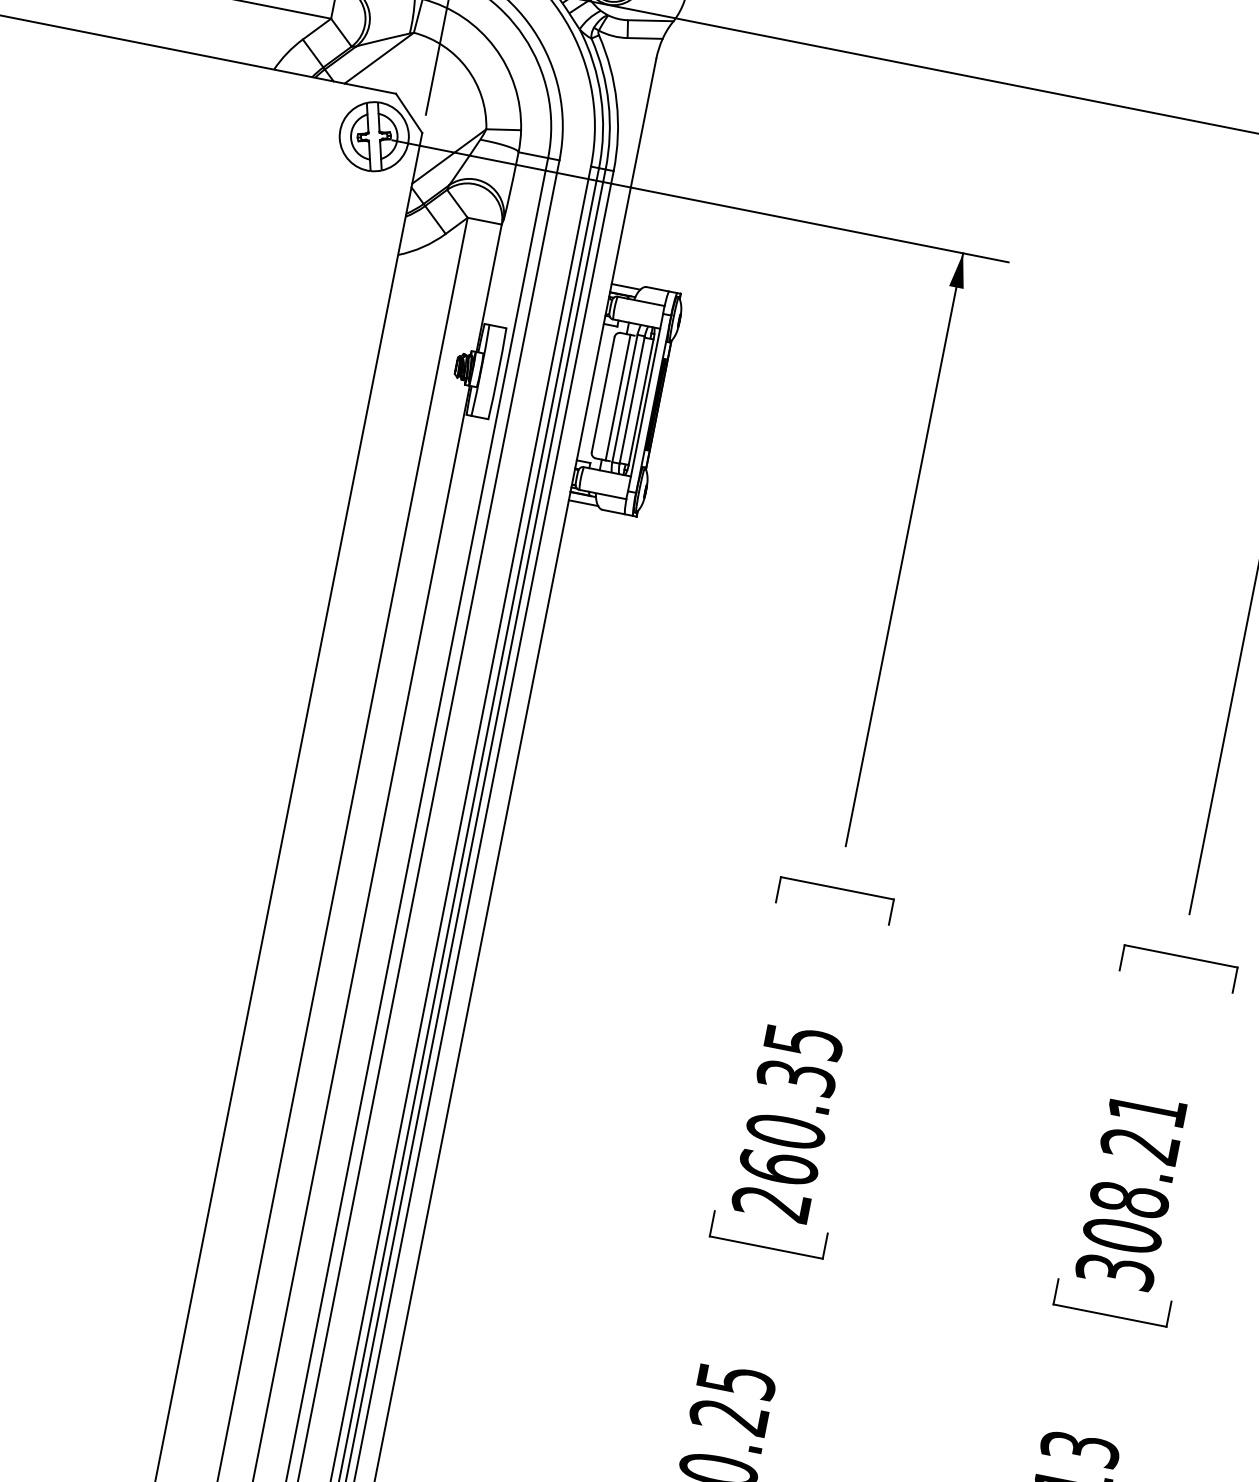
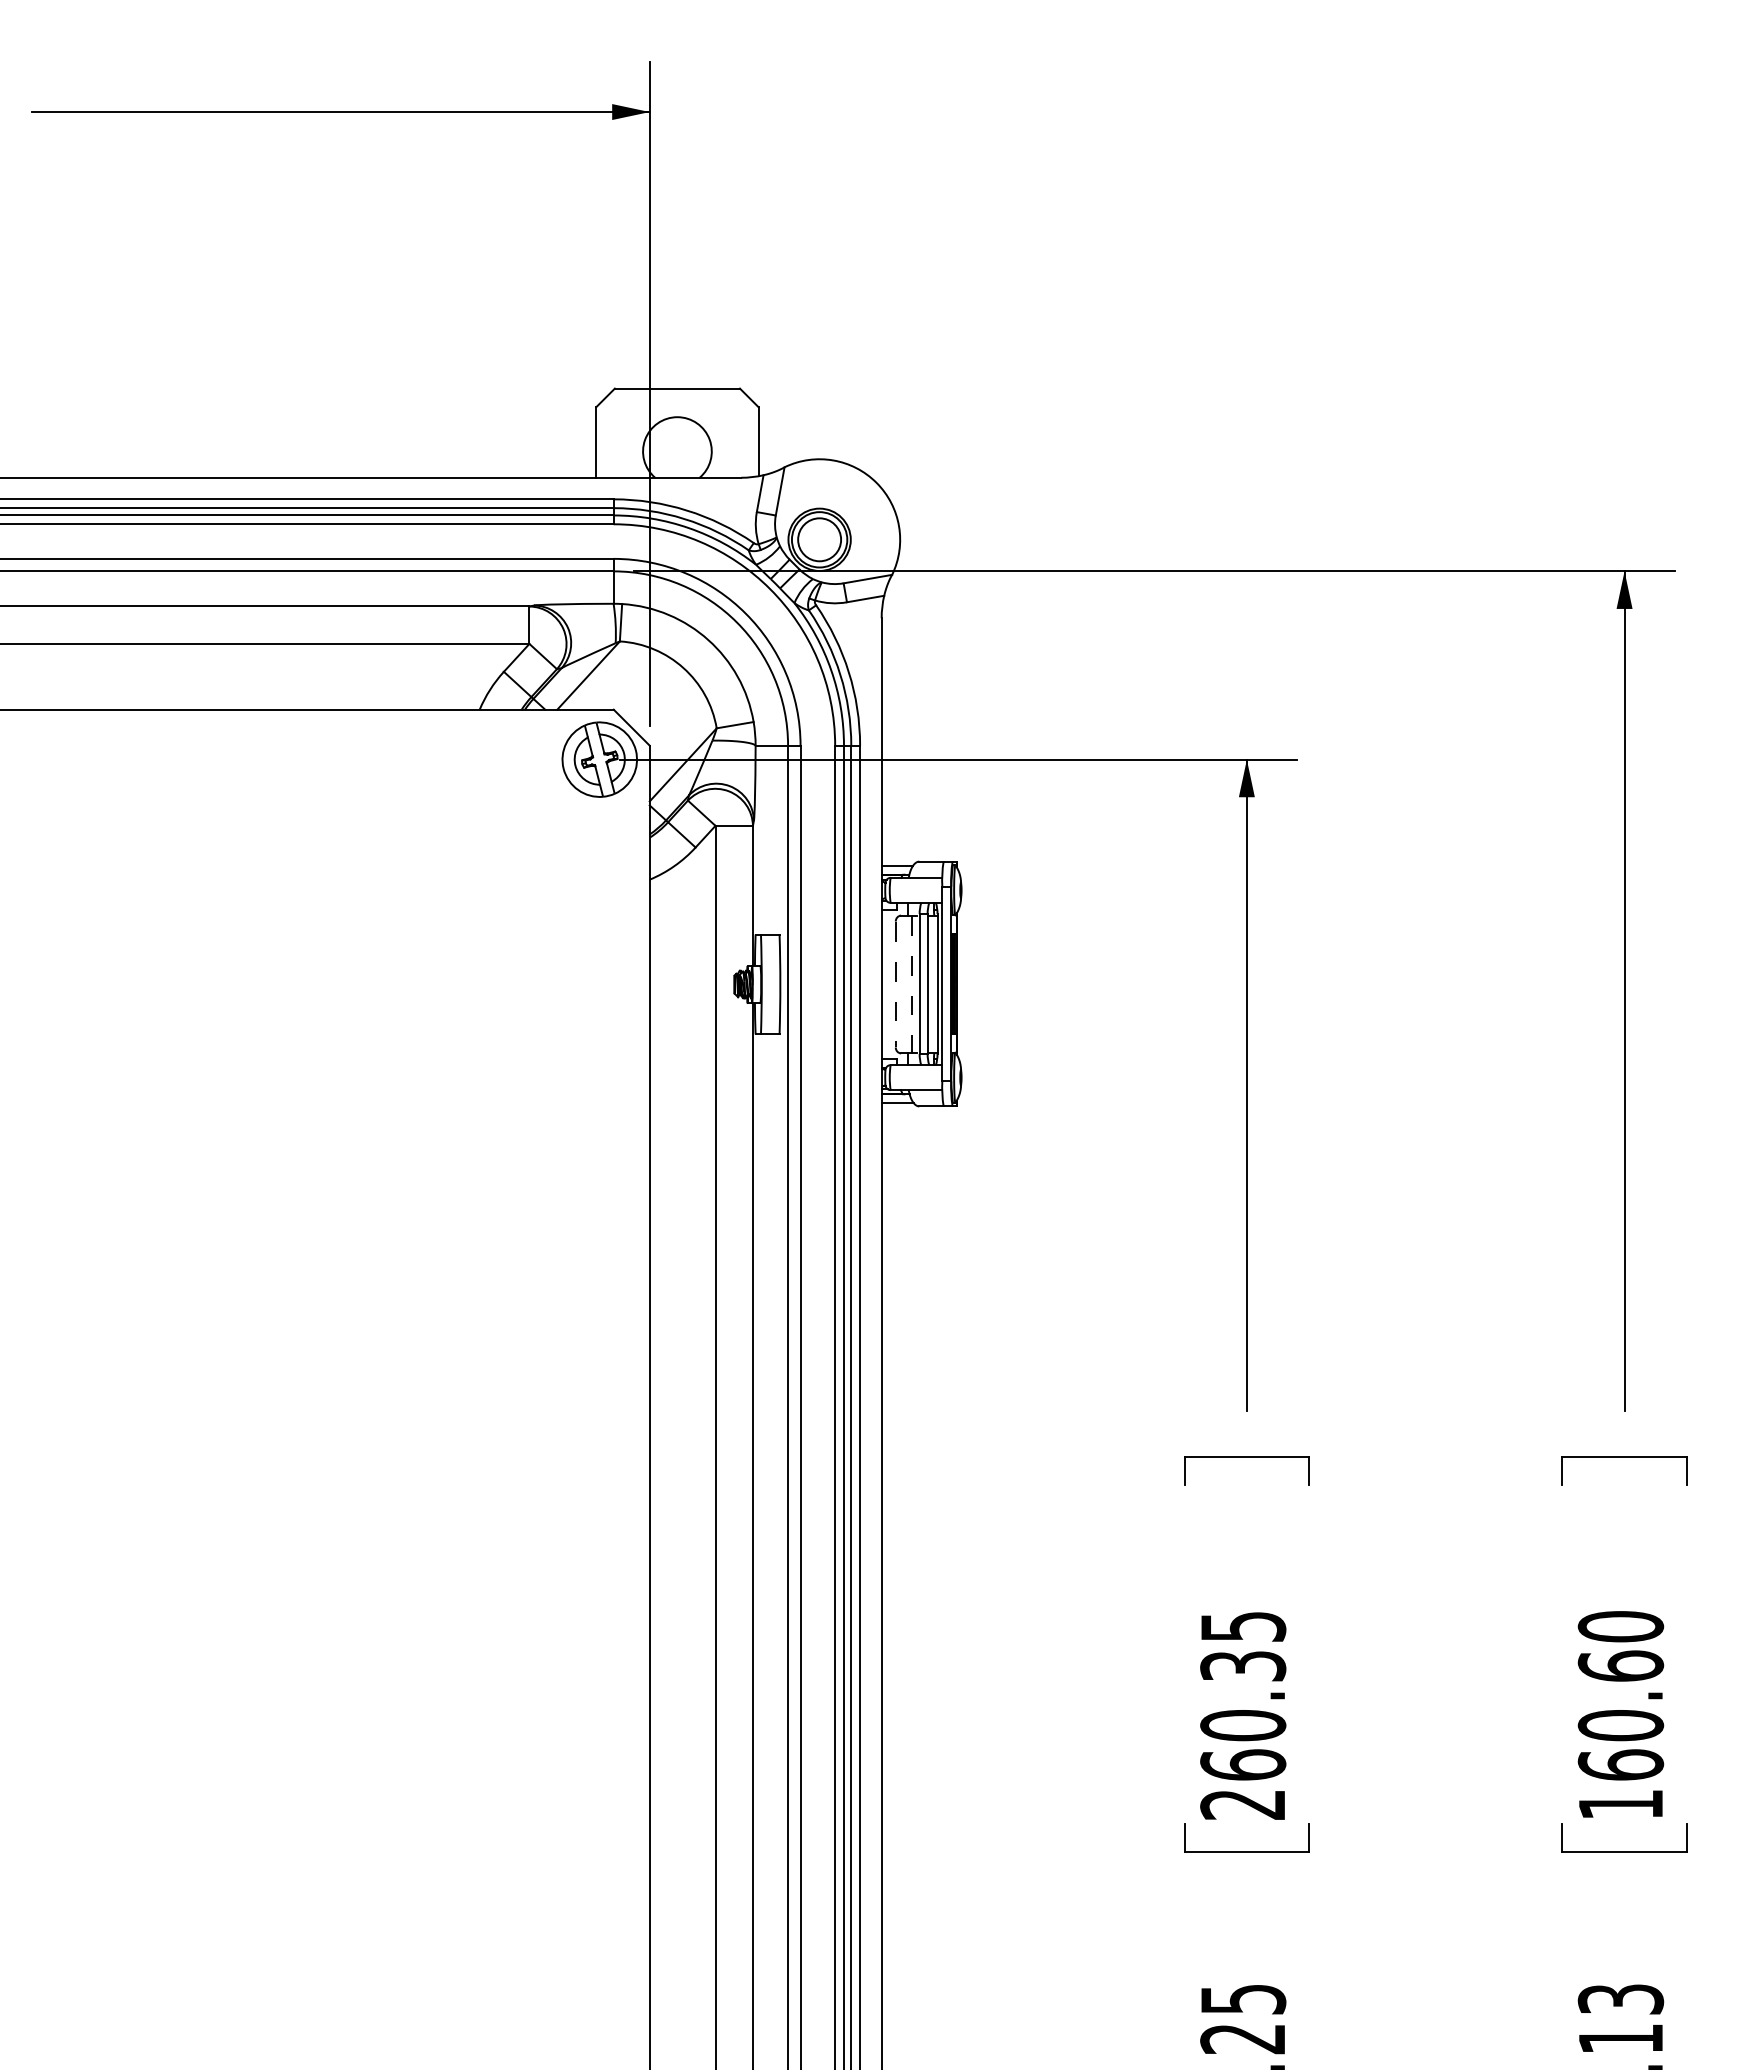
line: (602, 394) -> (895, 984), solid -> dashed
line: (618, 397) -> (912, 984), solid -> dashed
text: (1130, 1190) -> (1620, 1715), 308.21 -> 160.60

